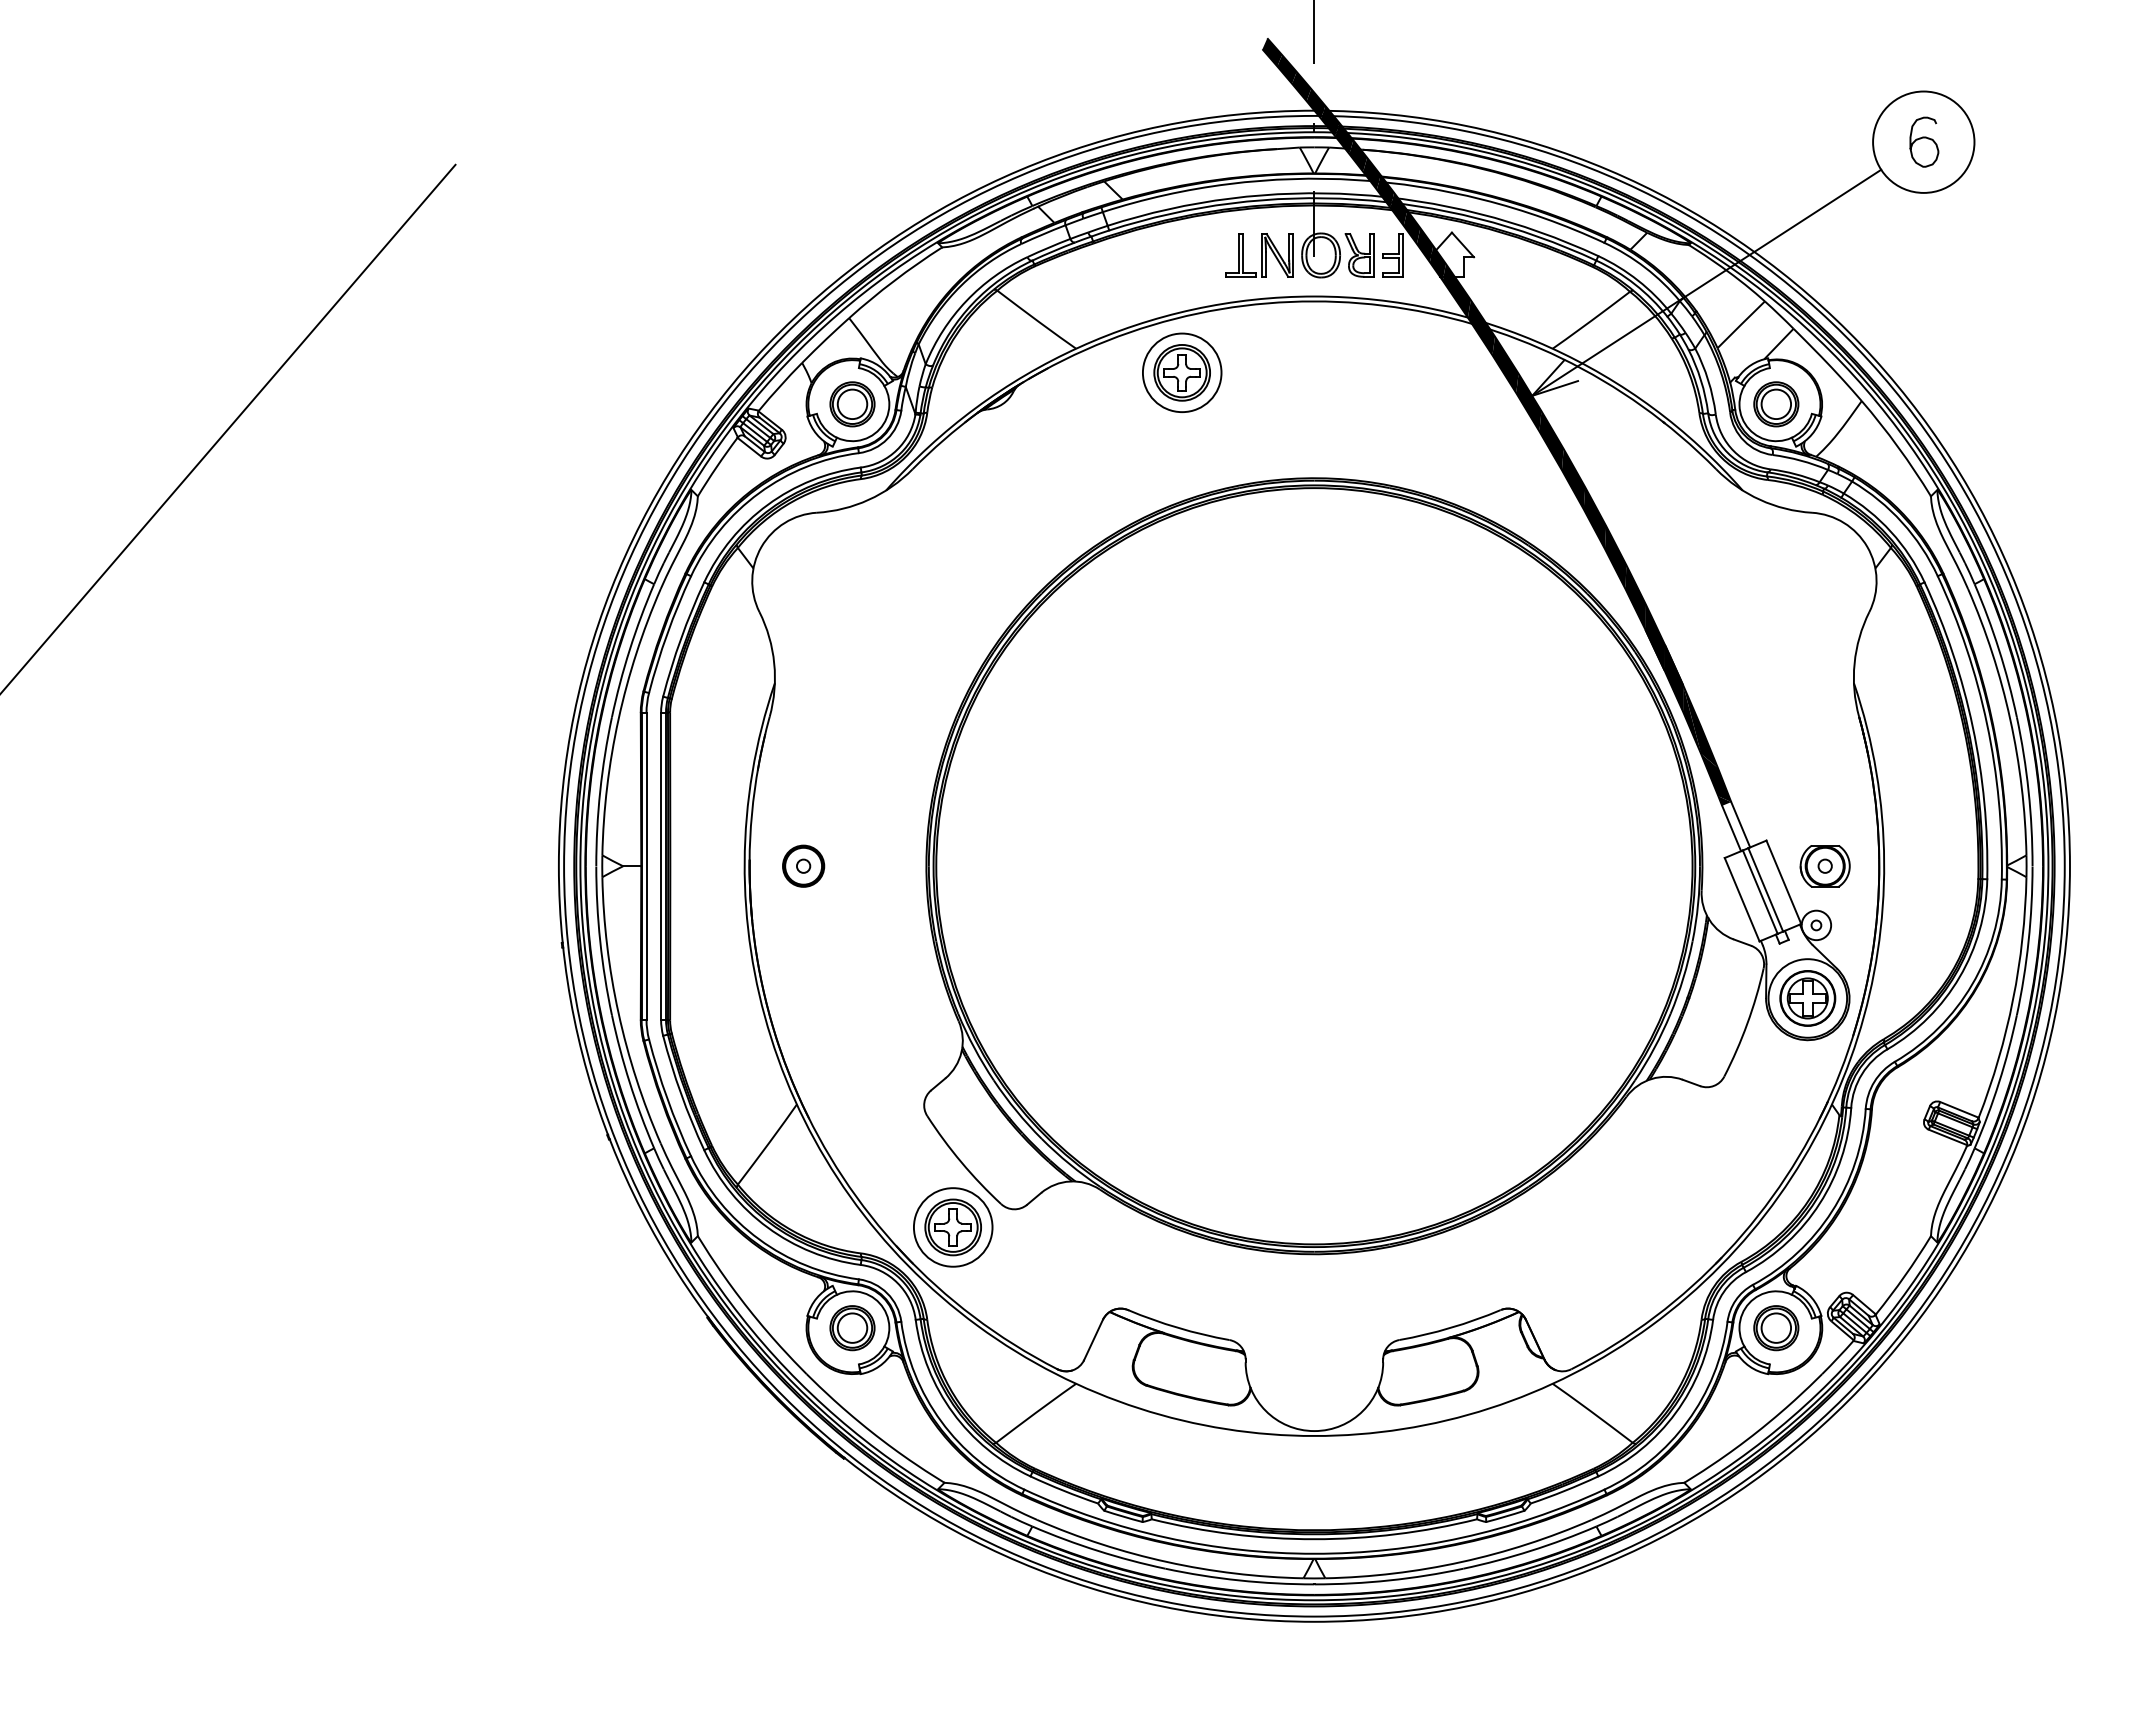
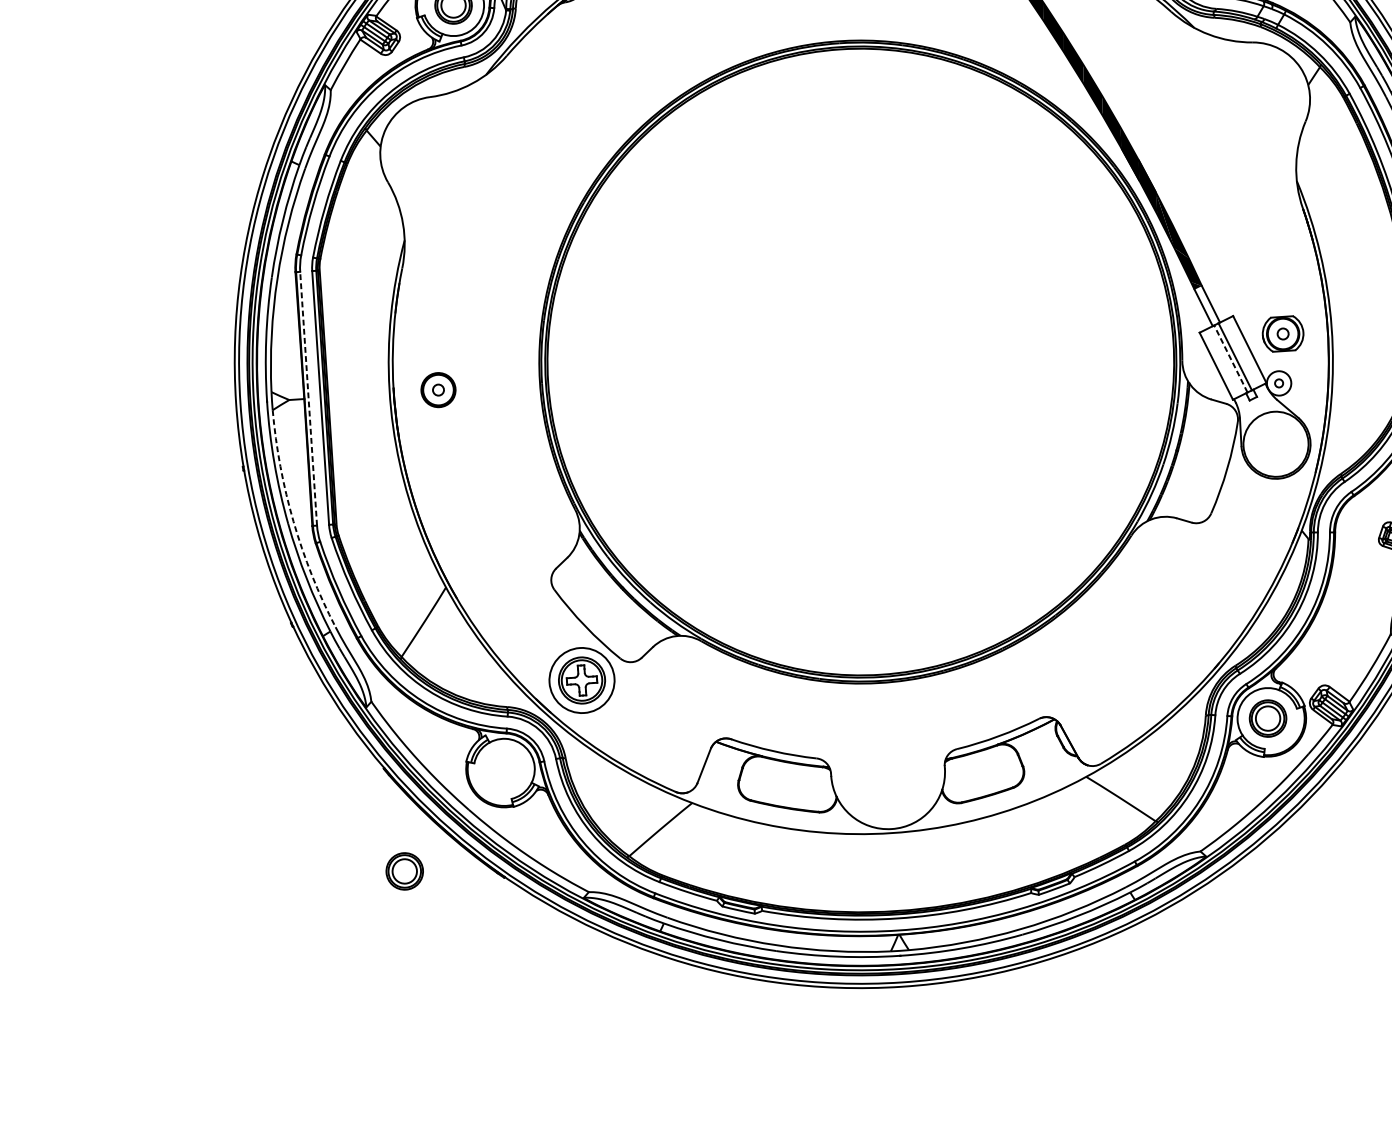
line: (646, 865) -> (308, 398), solid -> dashed
line: (1760, 891) -> (1231, 358), solid -> dashed
part: (1807, 998) -> (1275, 444), removed
arc: (618, 1013) -> (293, 522), solid -> dashed
part: (852, 1328) -> (404, 871), moved

